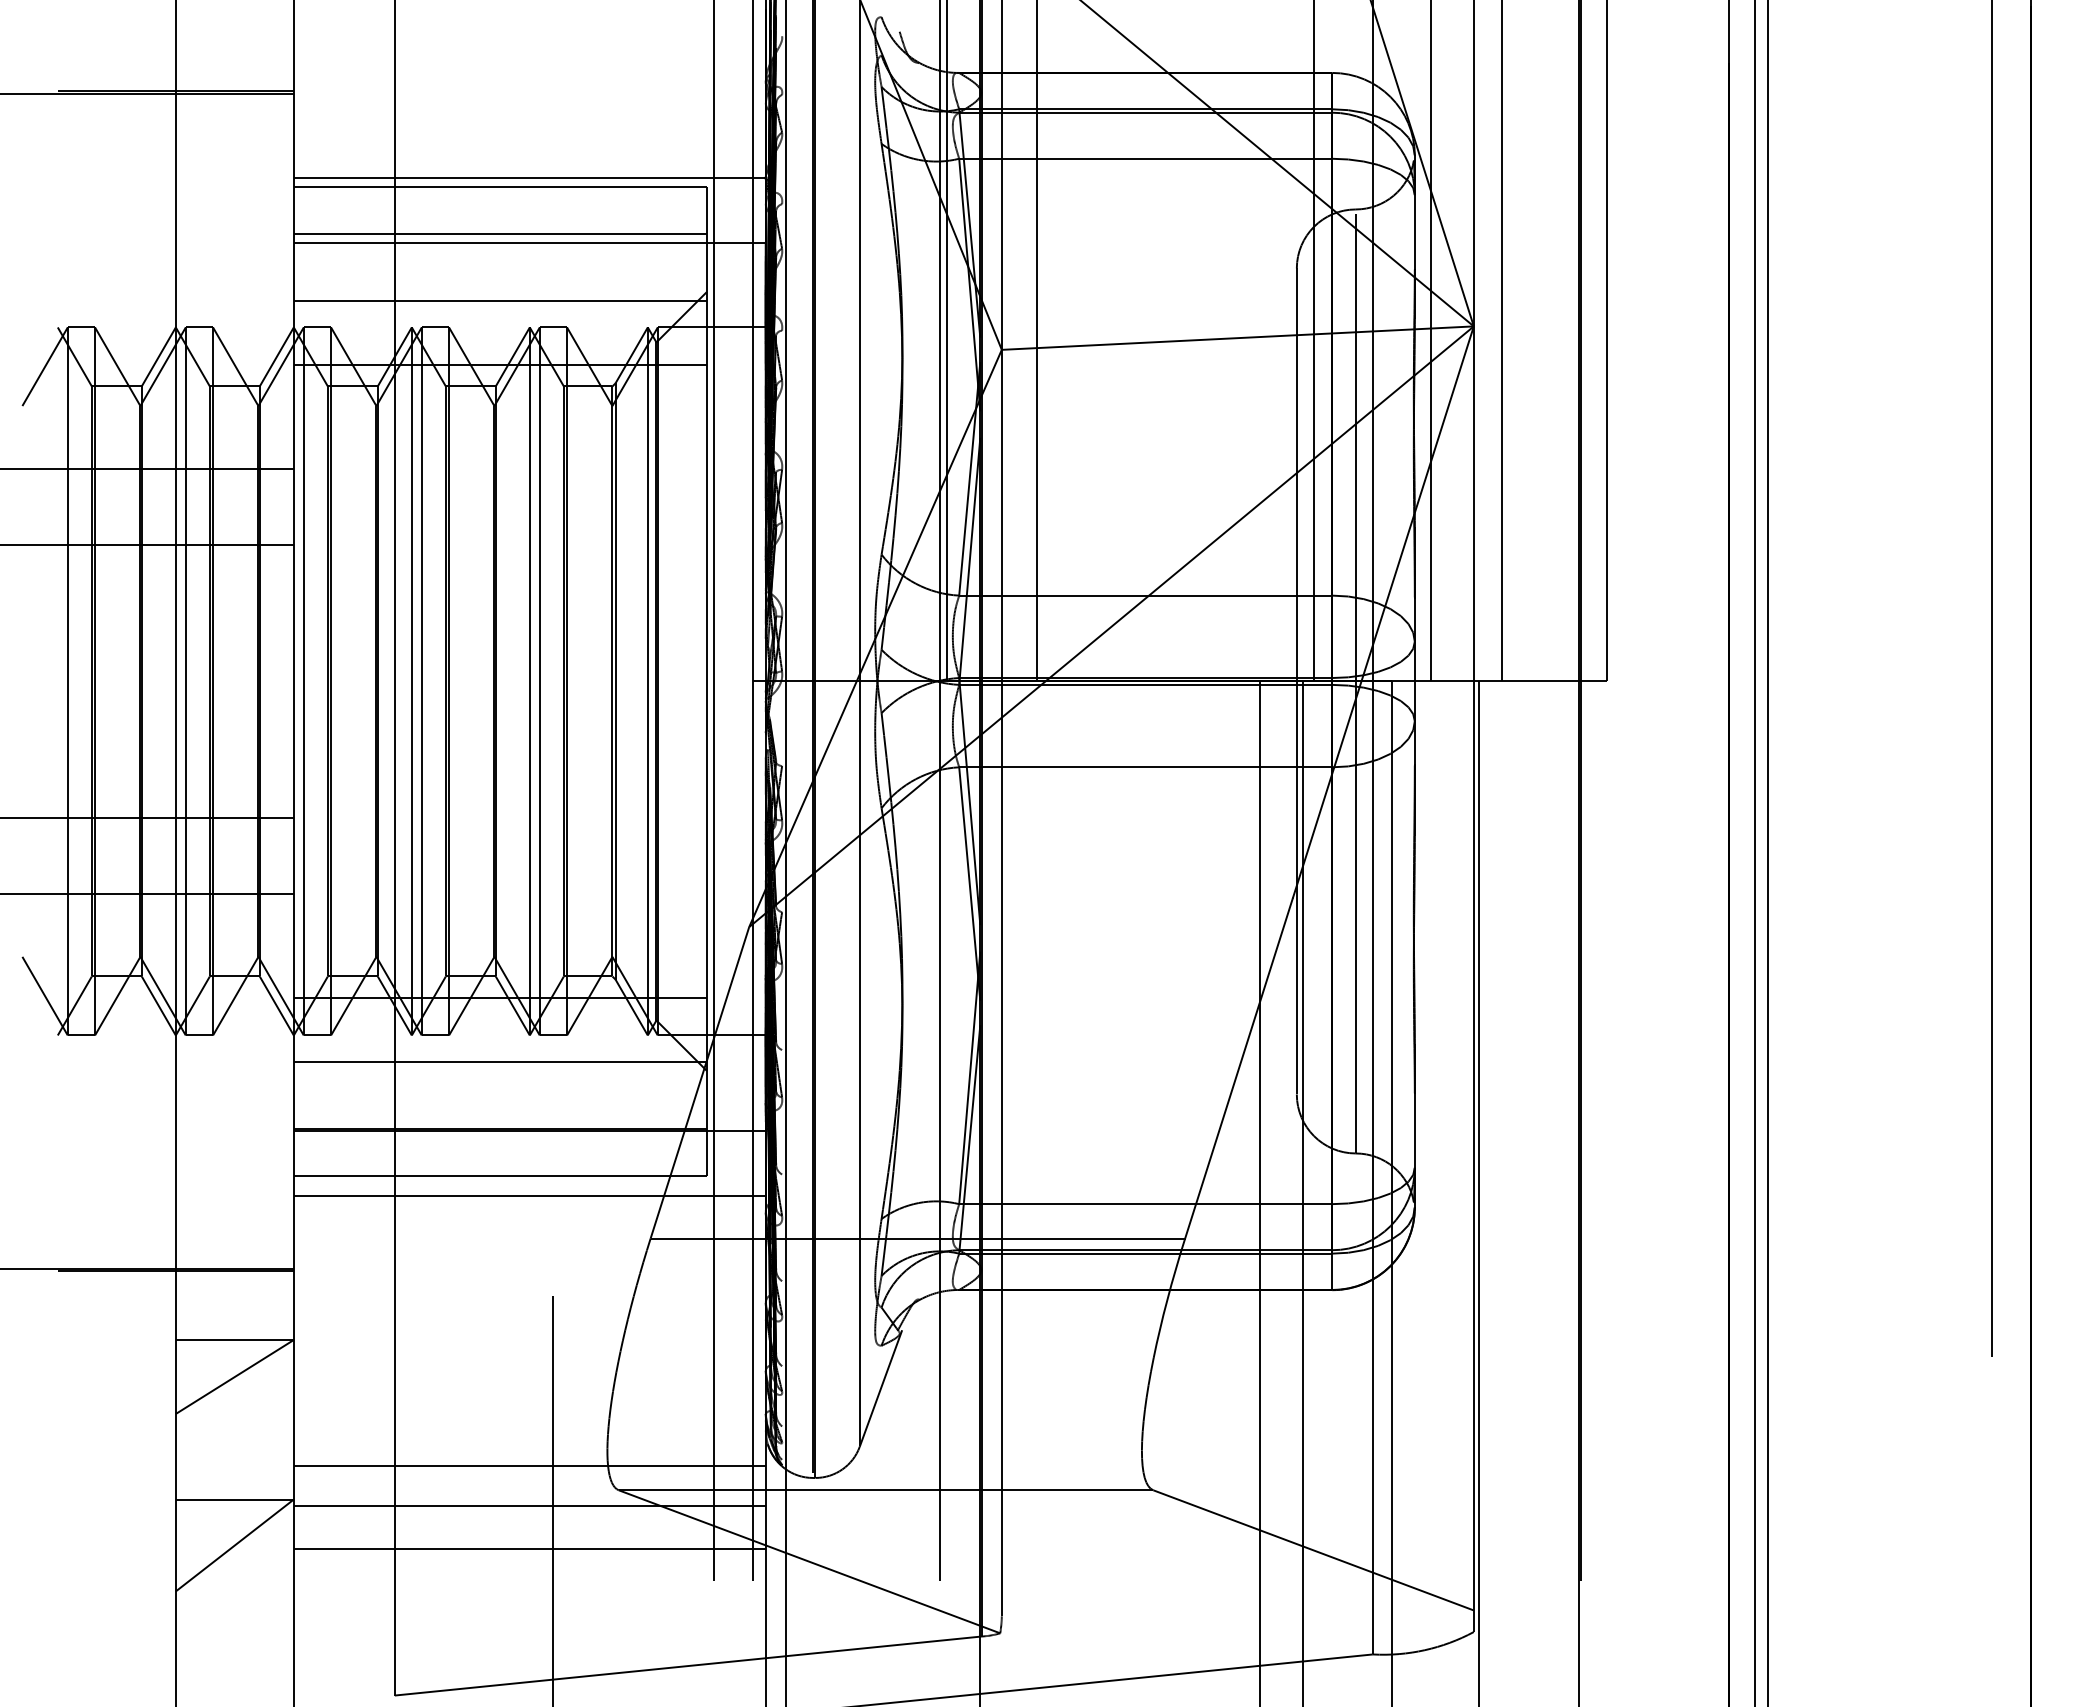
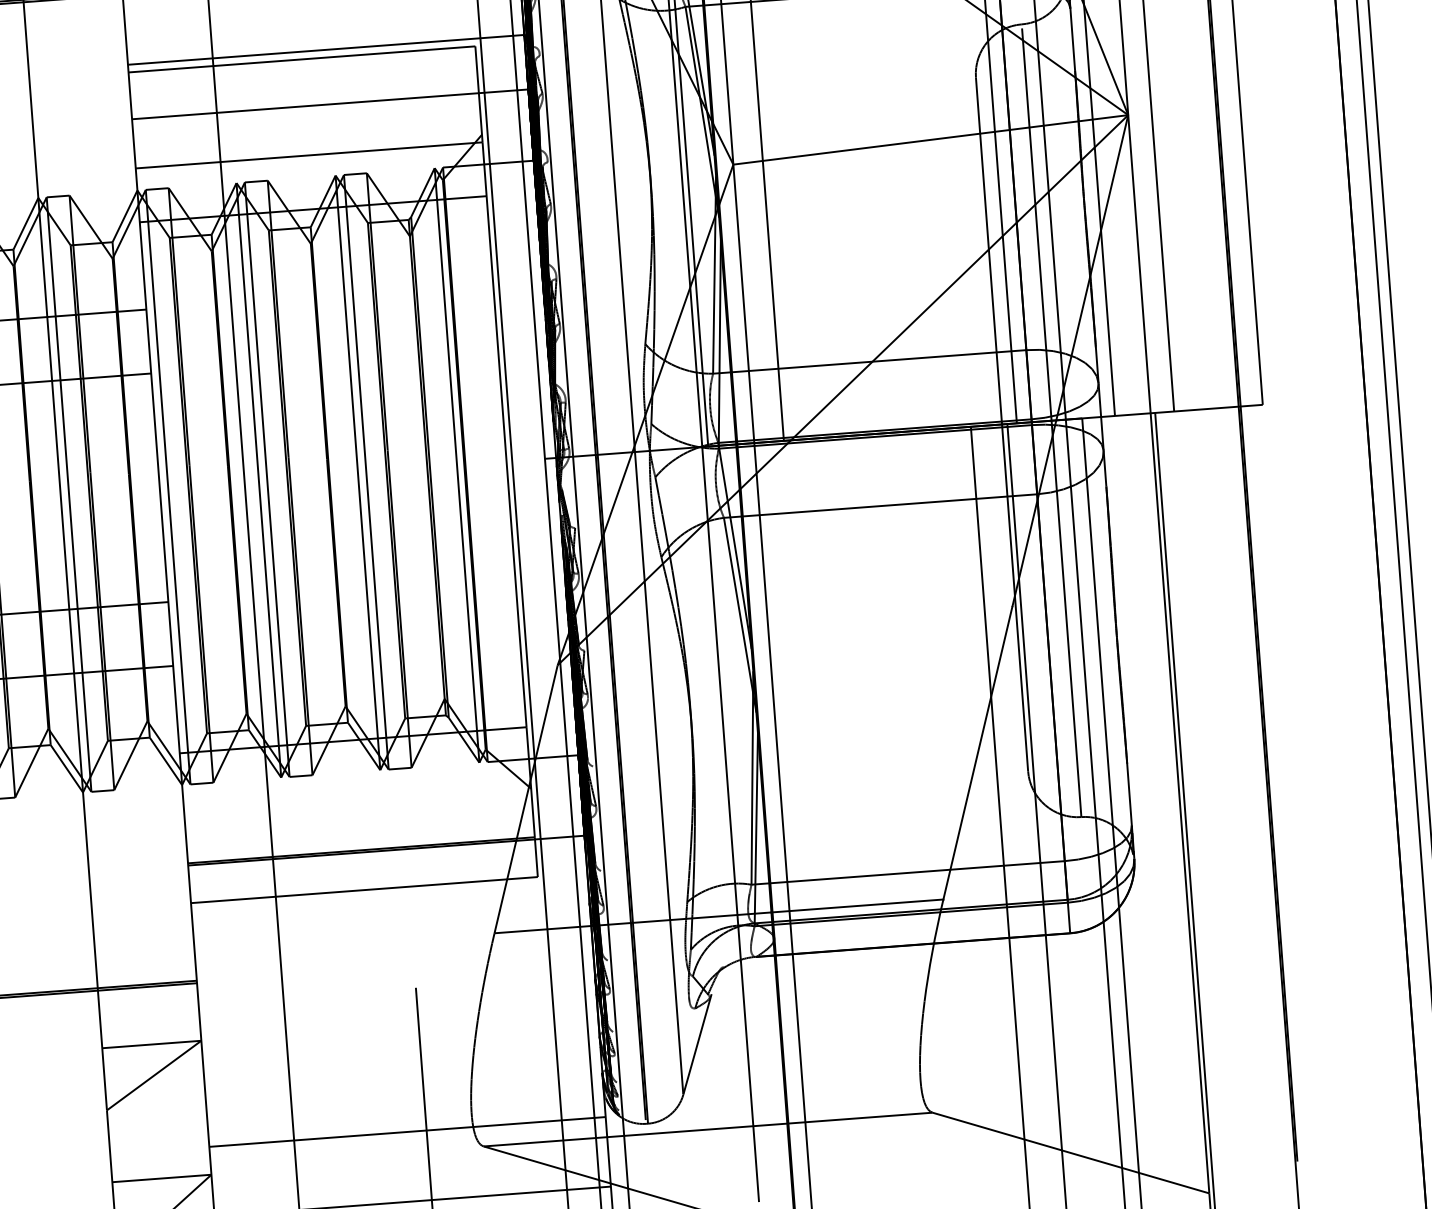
line: (499, 234) -> (304, 99), removed
line: (499, 1061) -> (356, 793), removed
line: (529, 1196) -> (390, 905), removed
line: (529, 1505) -> (409, 1164), removed

